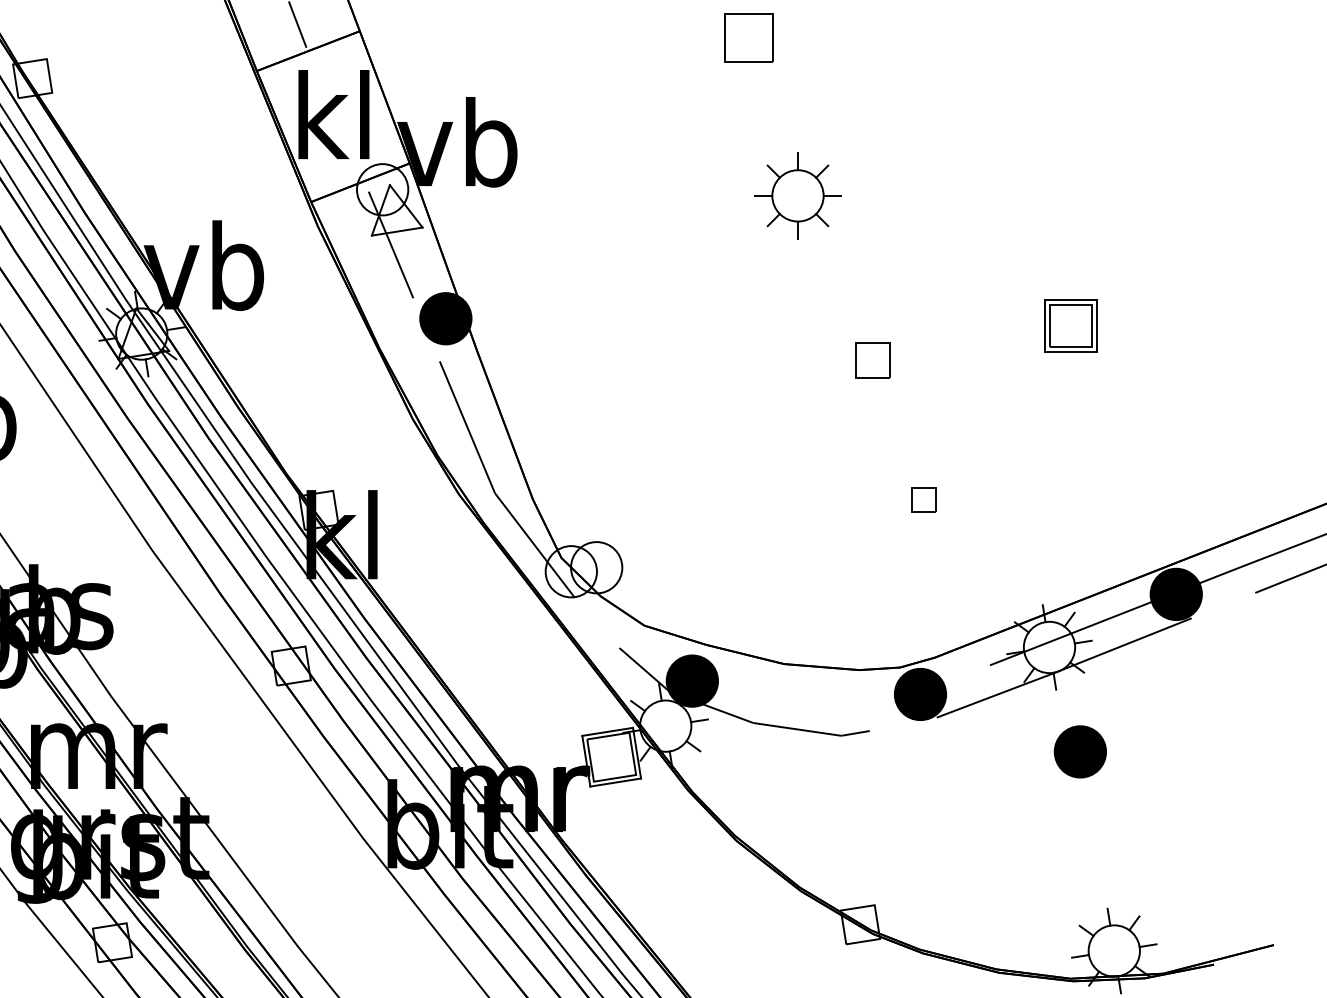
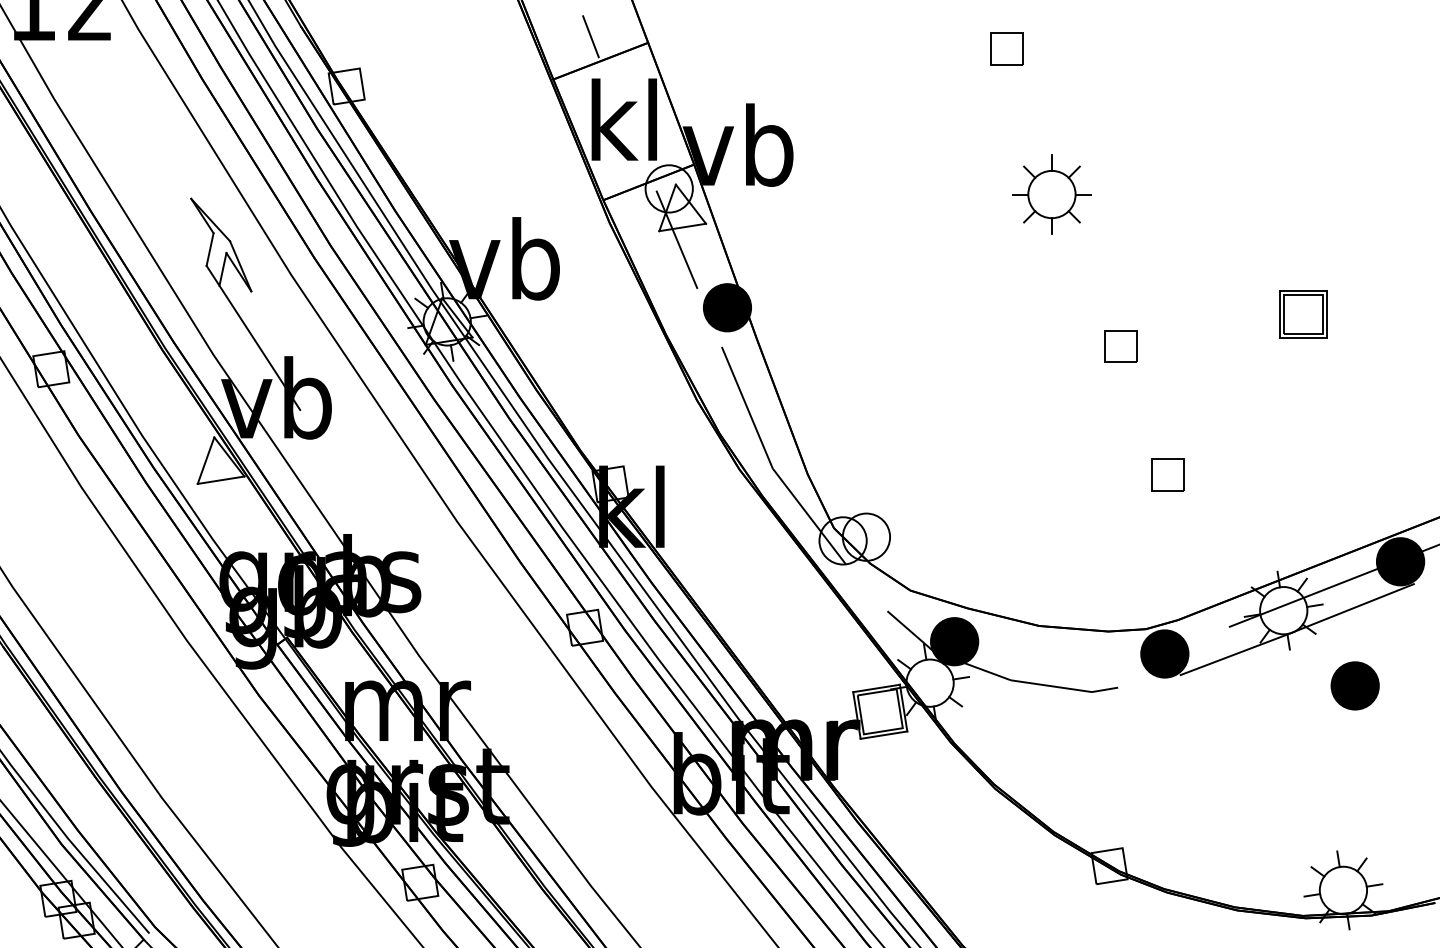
part: (748, 37) -> (1006, 48), size x0.71
part: (923, 499) -> (1167, 474), size x1.43
part: (1079, 751) -> (1354, 685), moved

